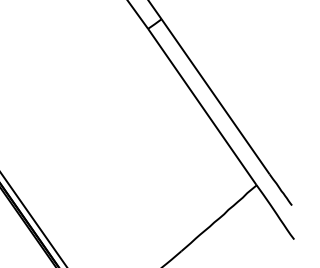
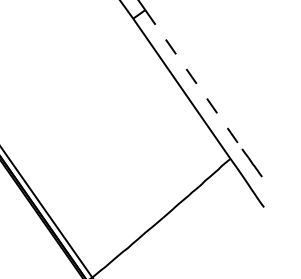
line: (215, 96) -> (193, 79), solid -> dashed

